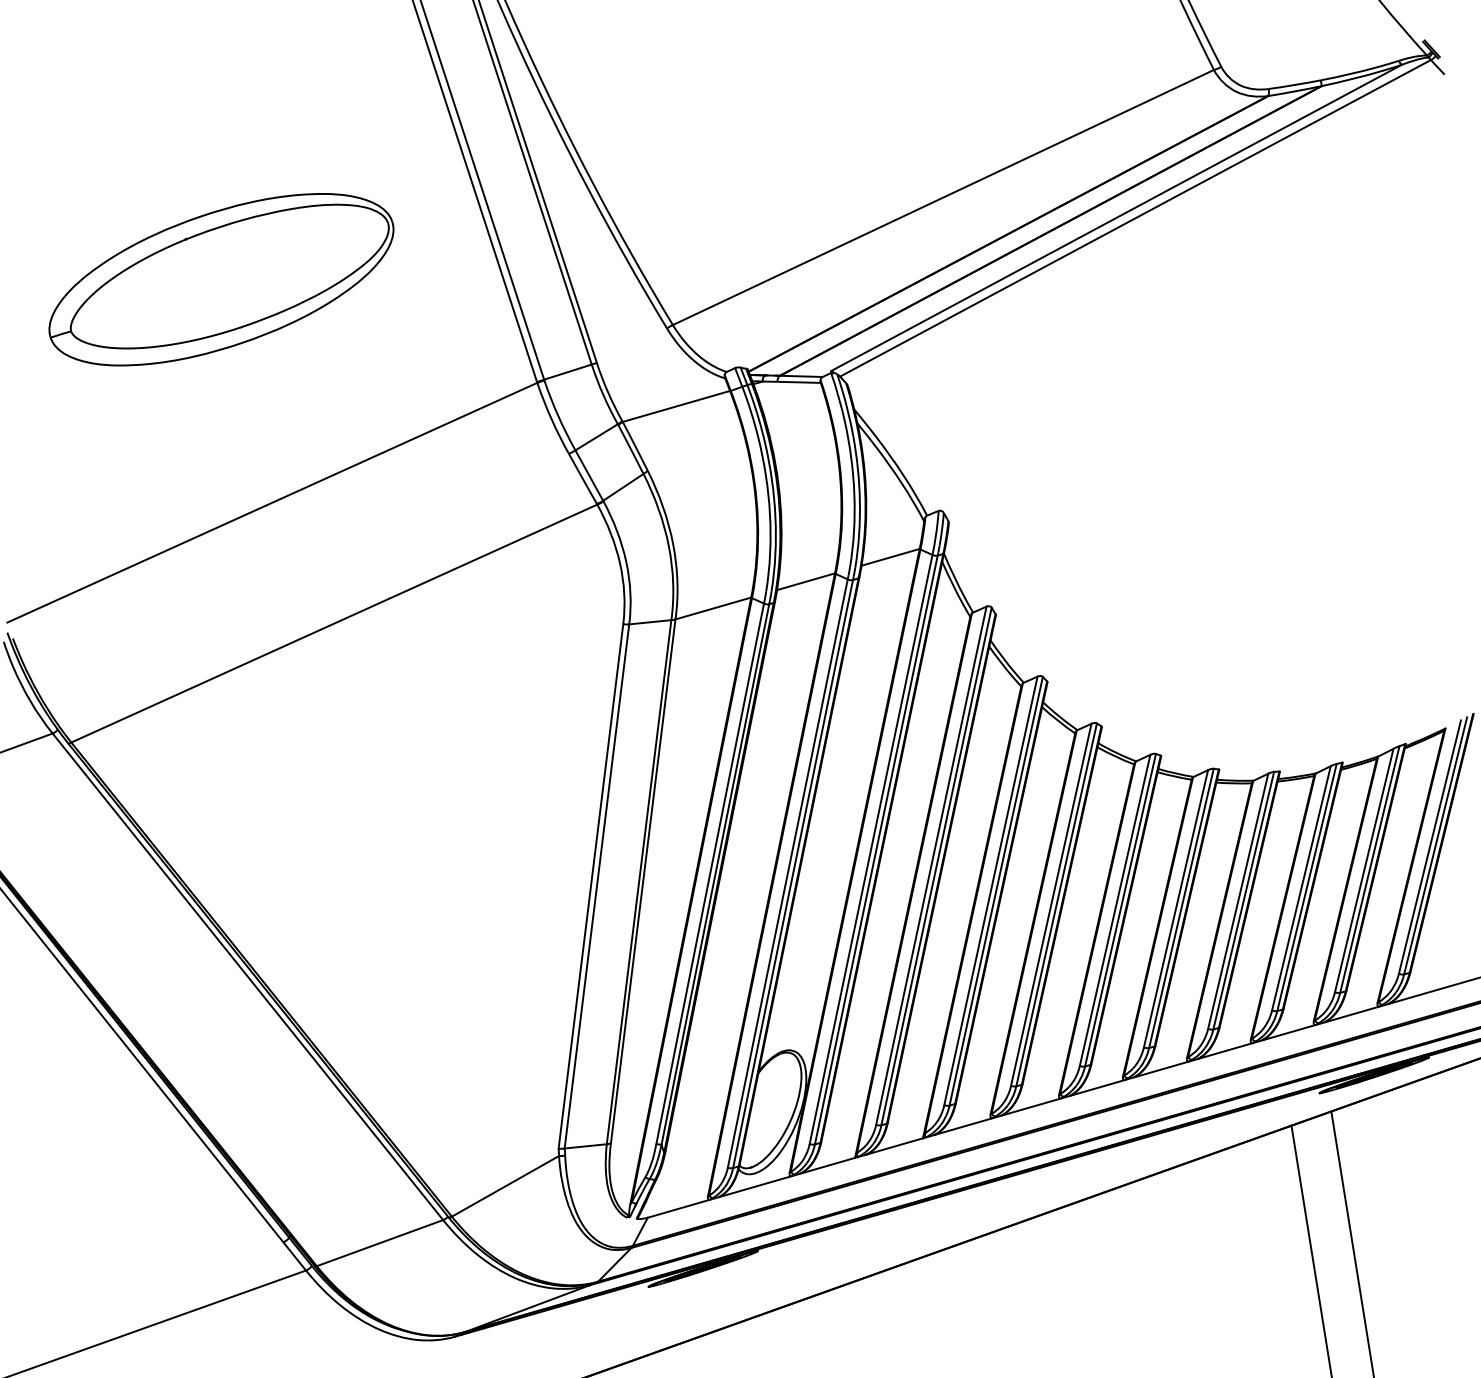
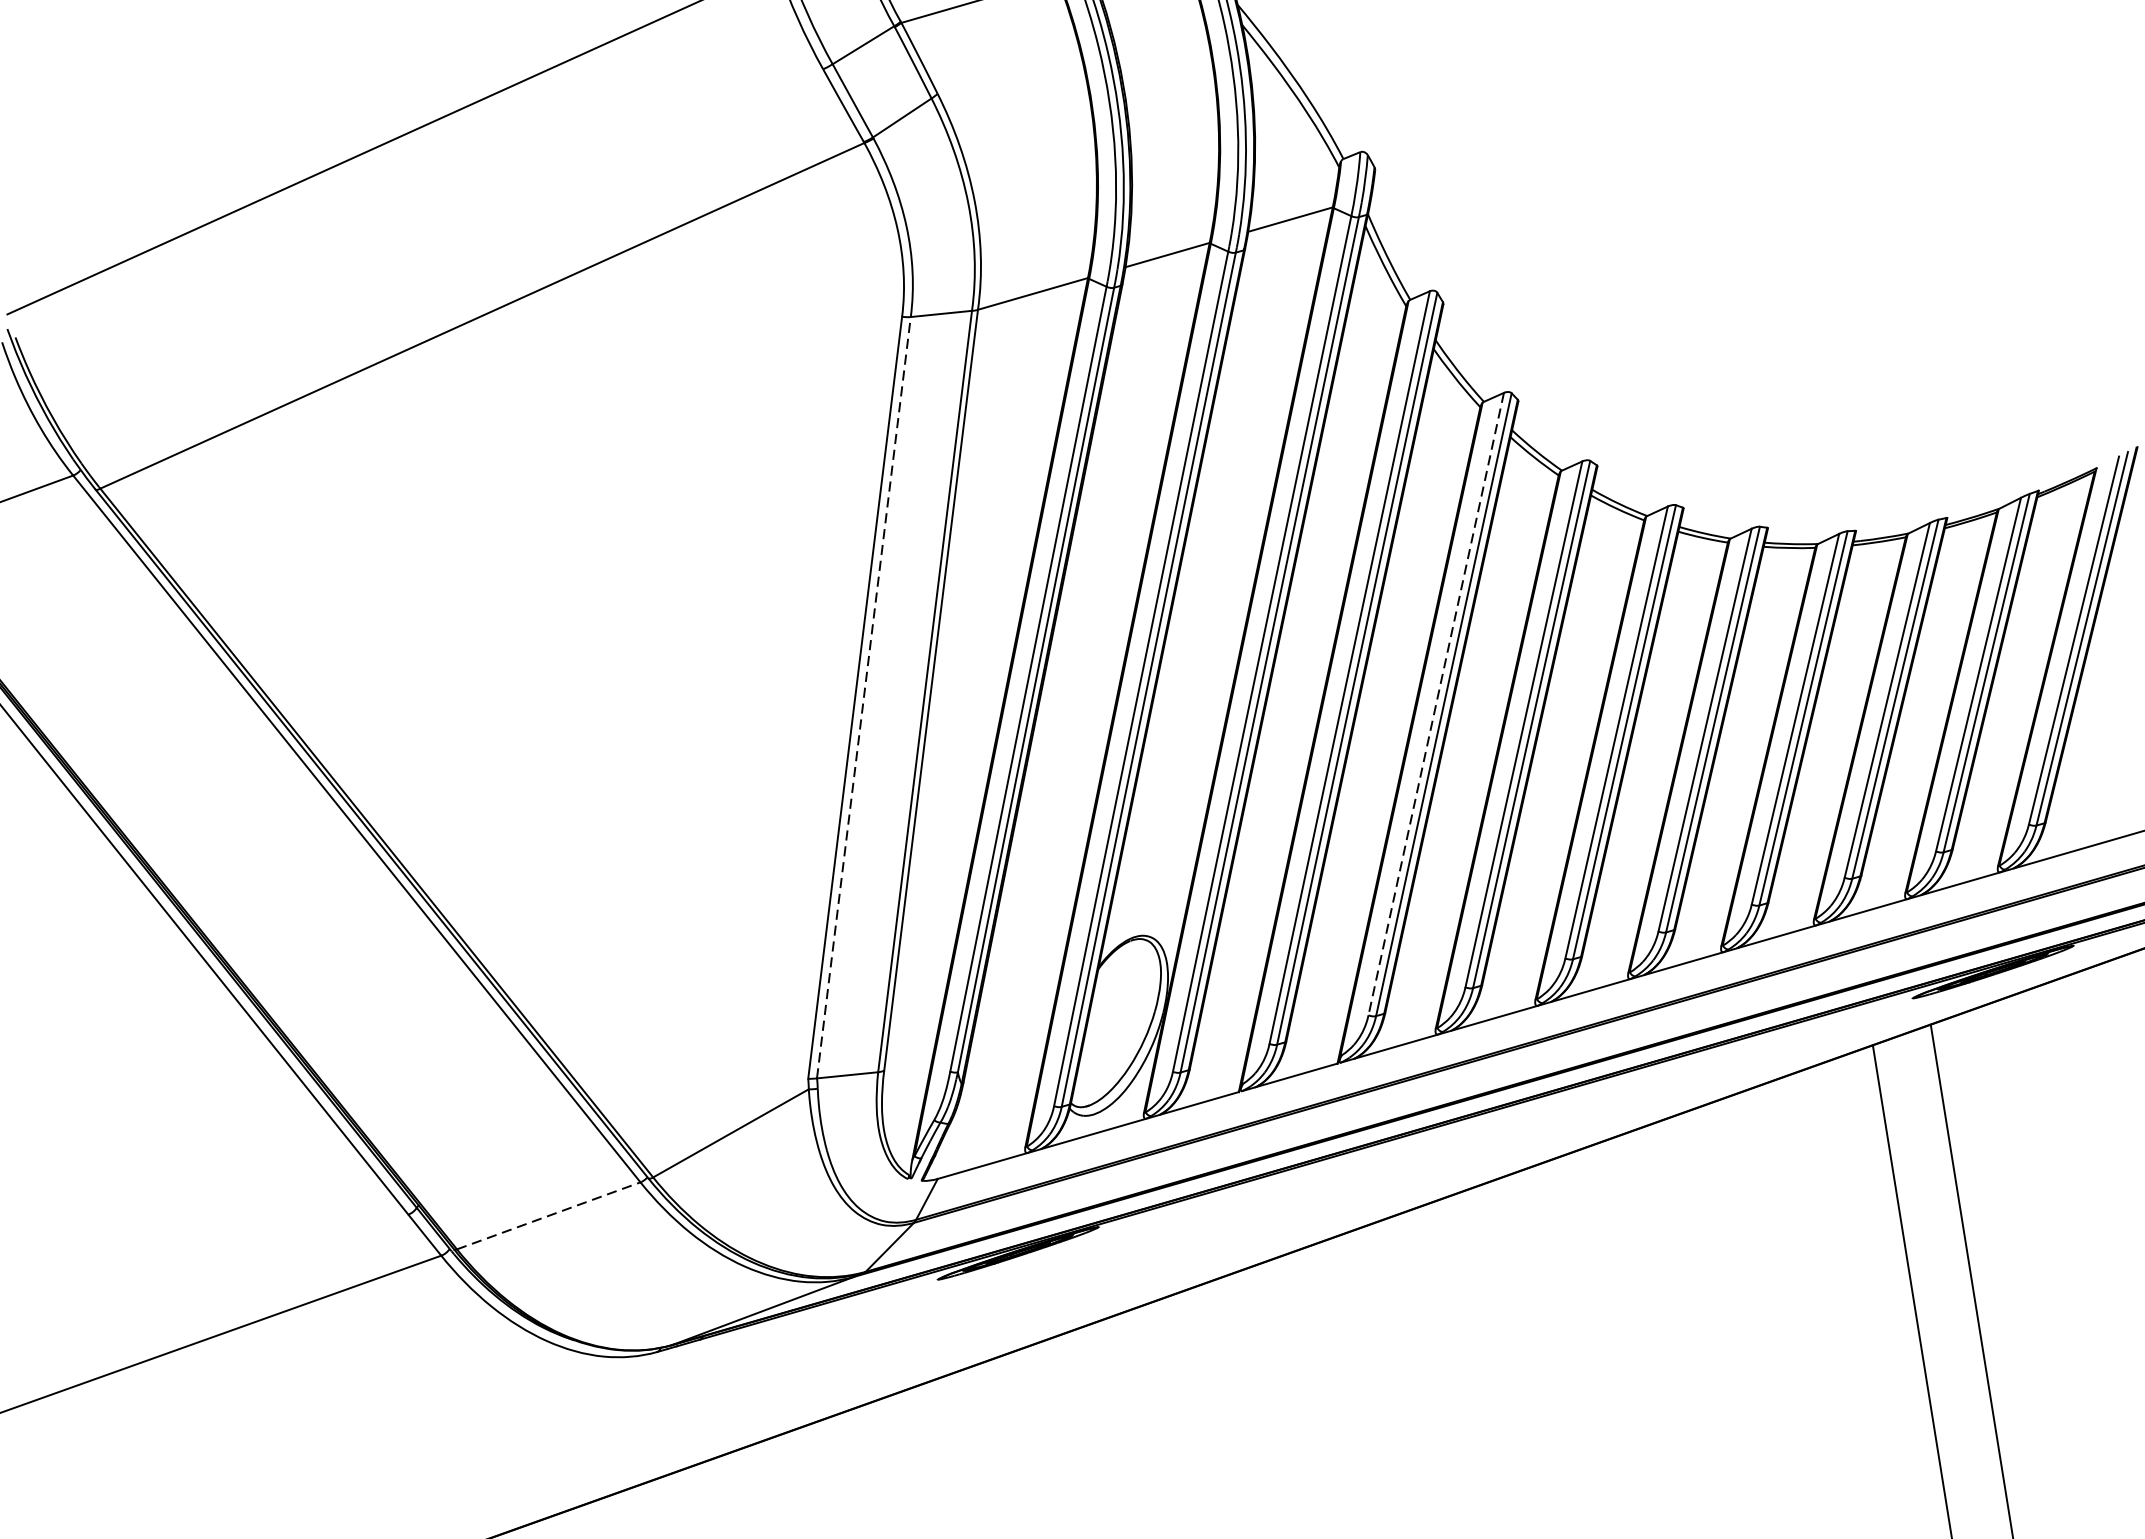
line: (597, 885) -> (864, 696), solid -> dashed
line: (990, 891) -> (1435, 705), solid -> dashed
line: (380, 1242) -> (549, 1214), solid -> dashed

